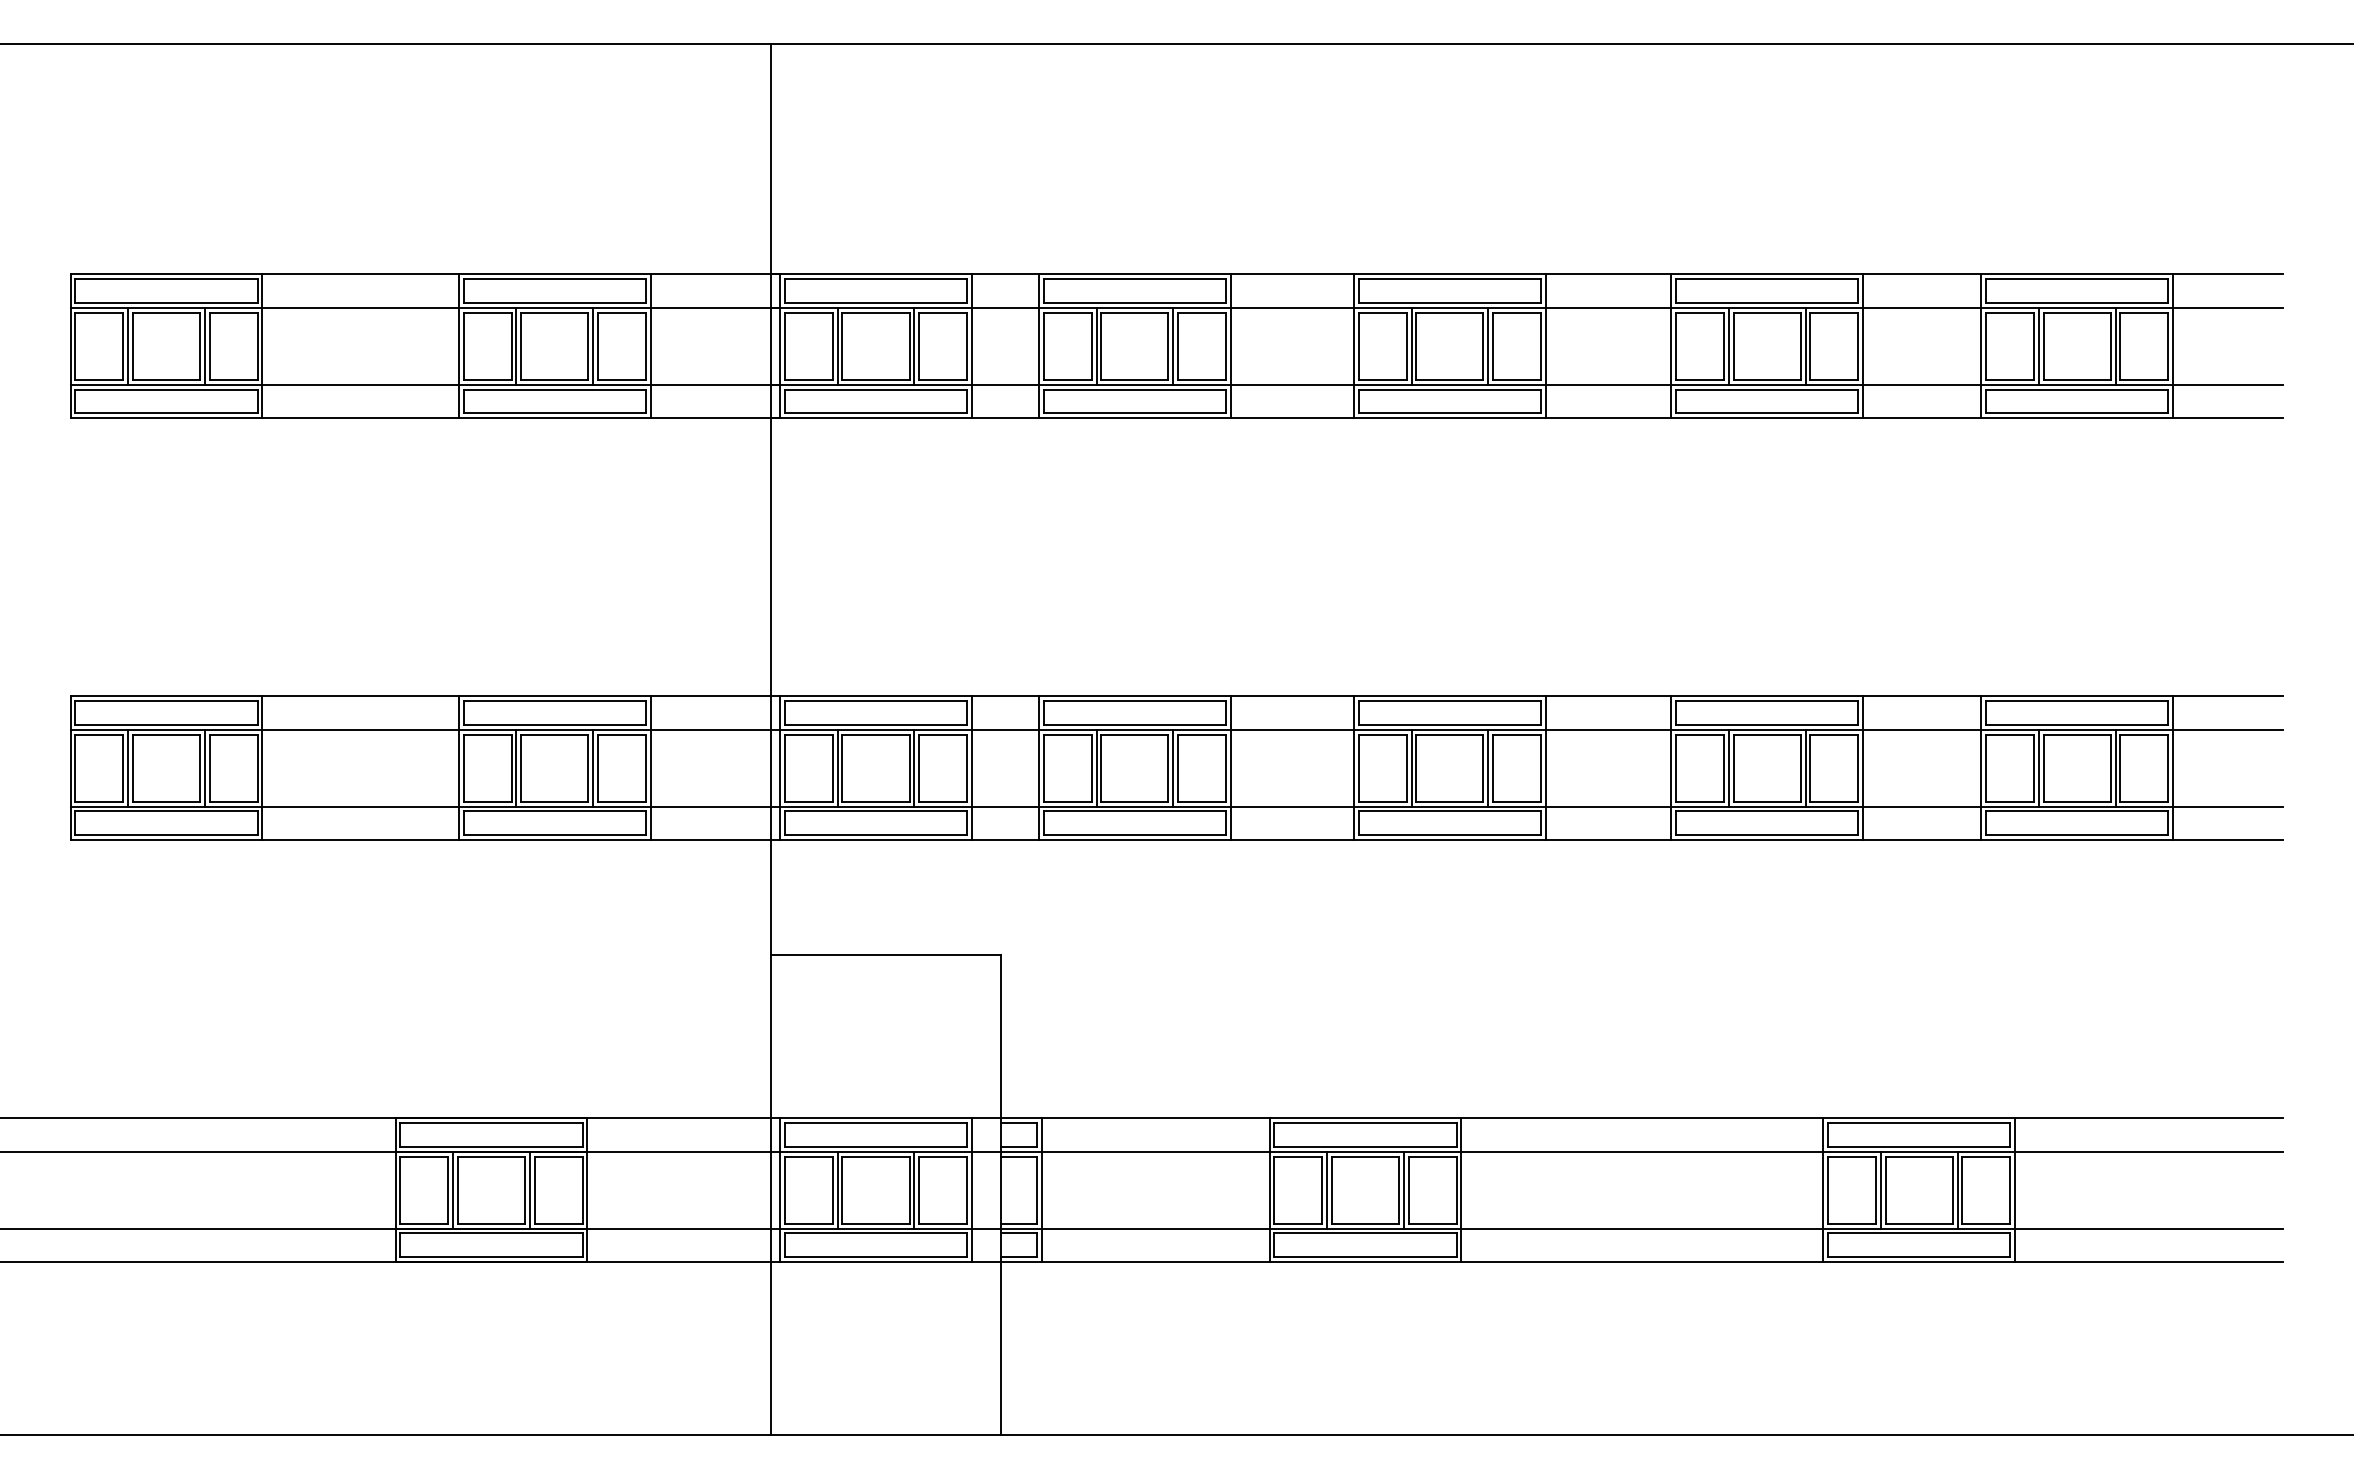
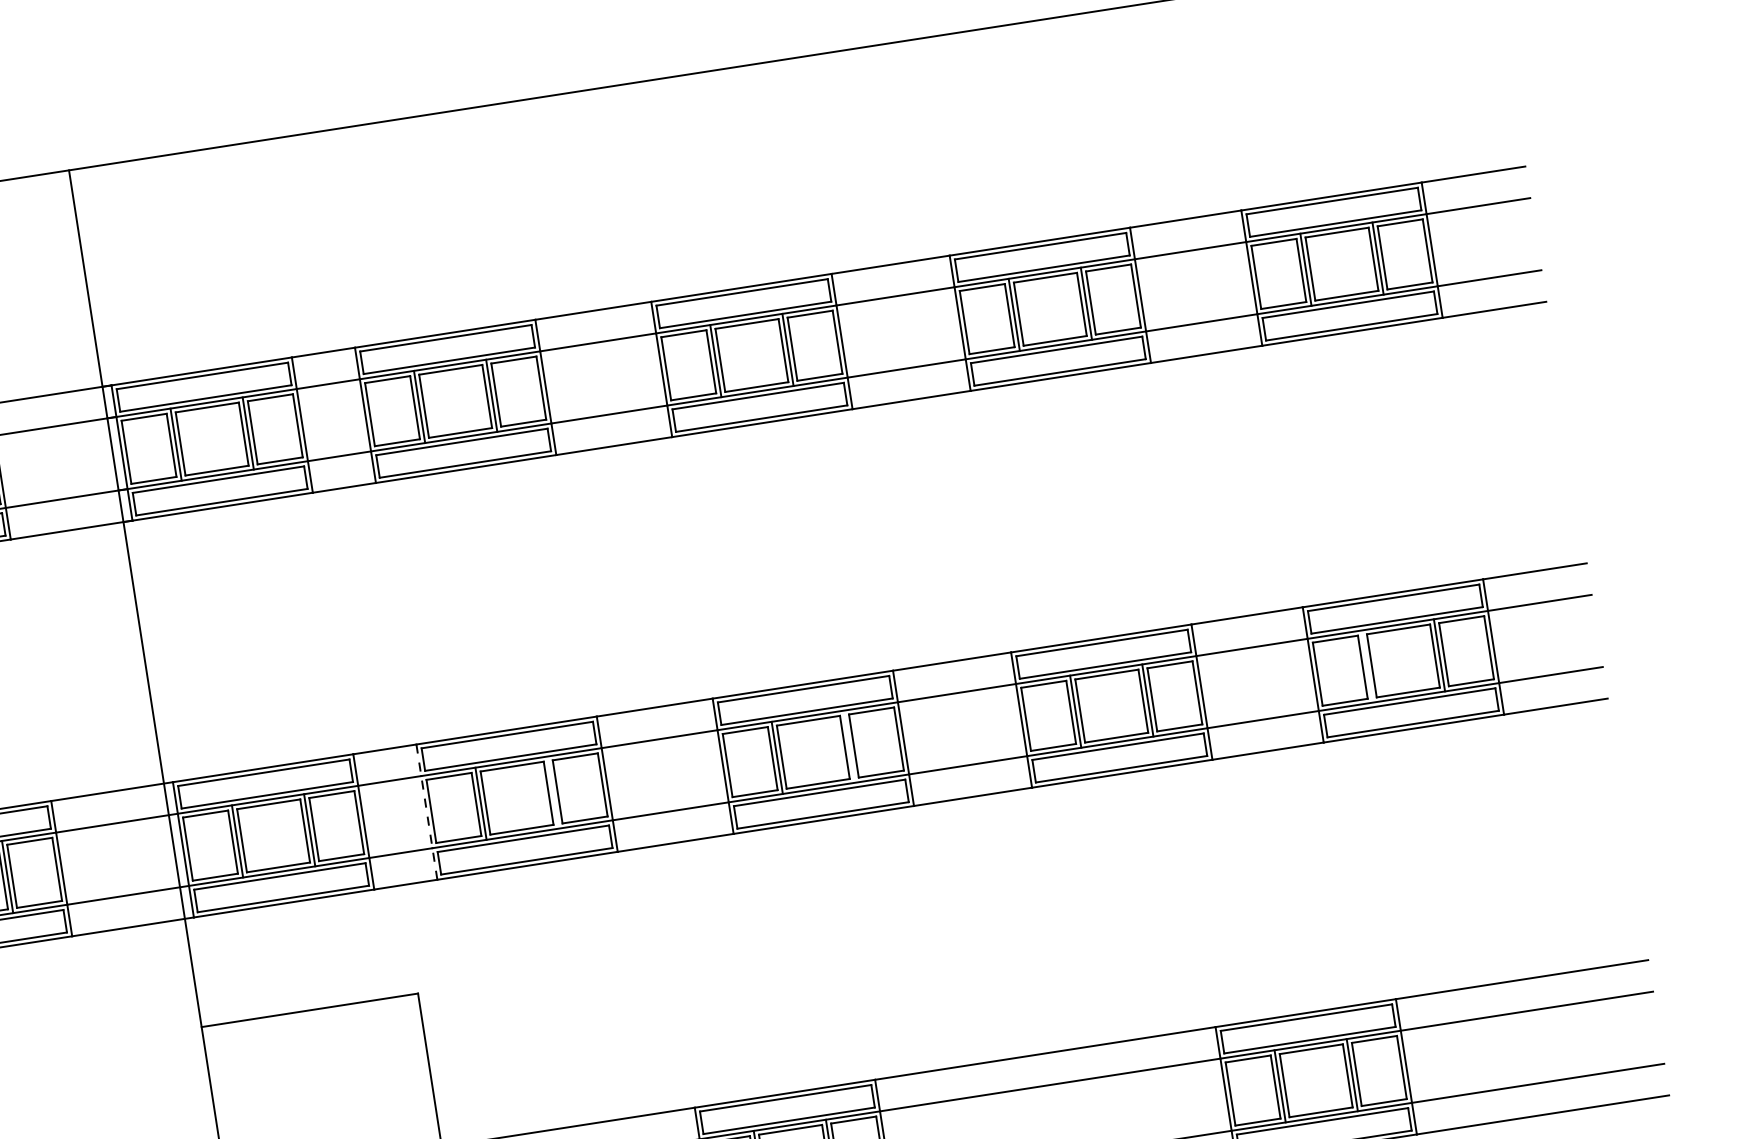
line: (1173, 767) -> (553, 791), removed
line: (1488, 767) -> (849, 745), removed
line: (2038, 767) -> (1366, 665), removed
line: (1039, 768) -> (427, 812), solid -> dashed

